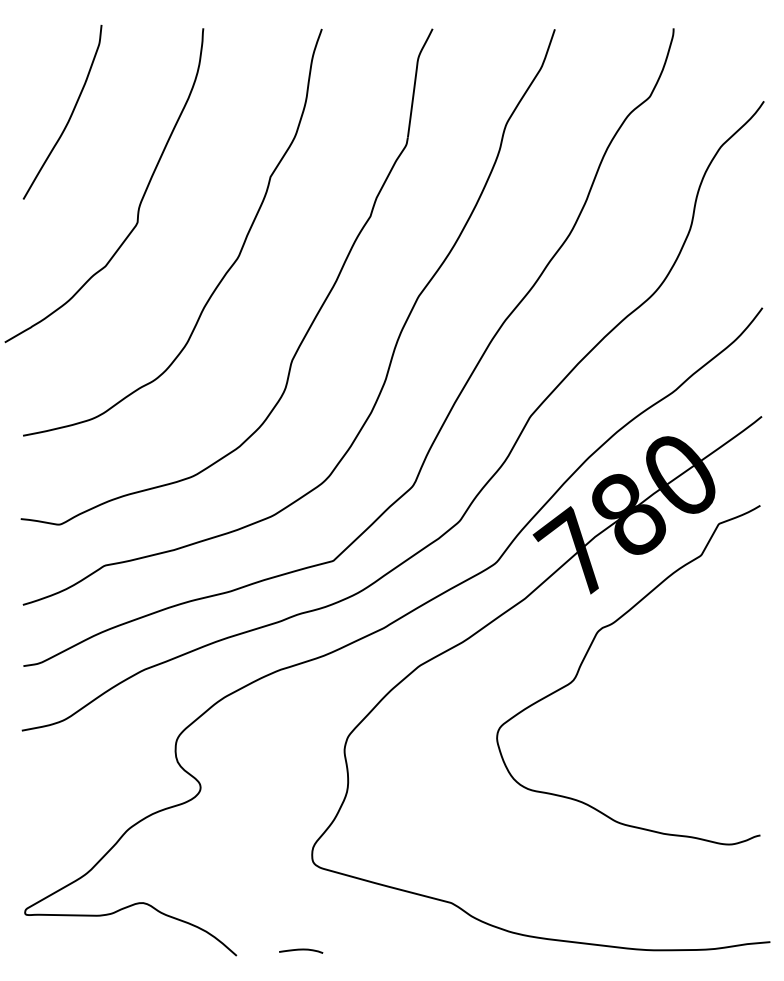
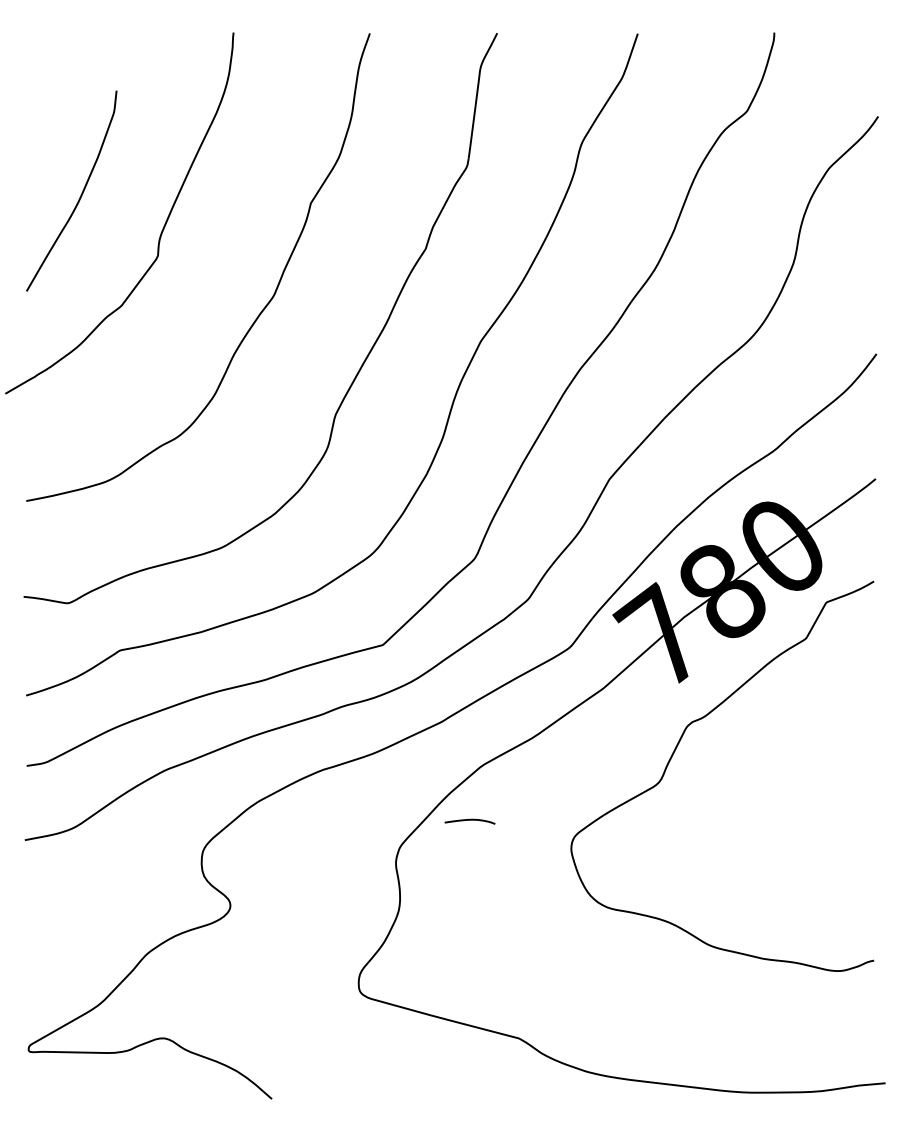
curve: (71, 113) -> (81, 192), moved
curve: (300, 950) -> (469, 820), moved

